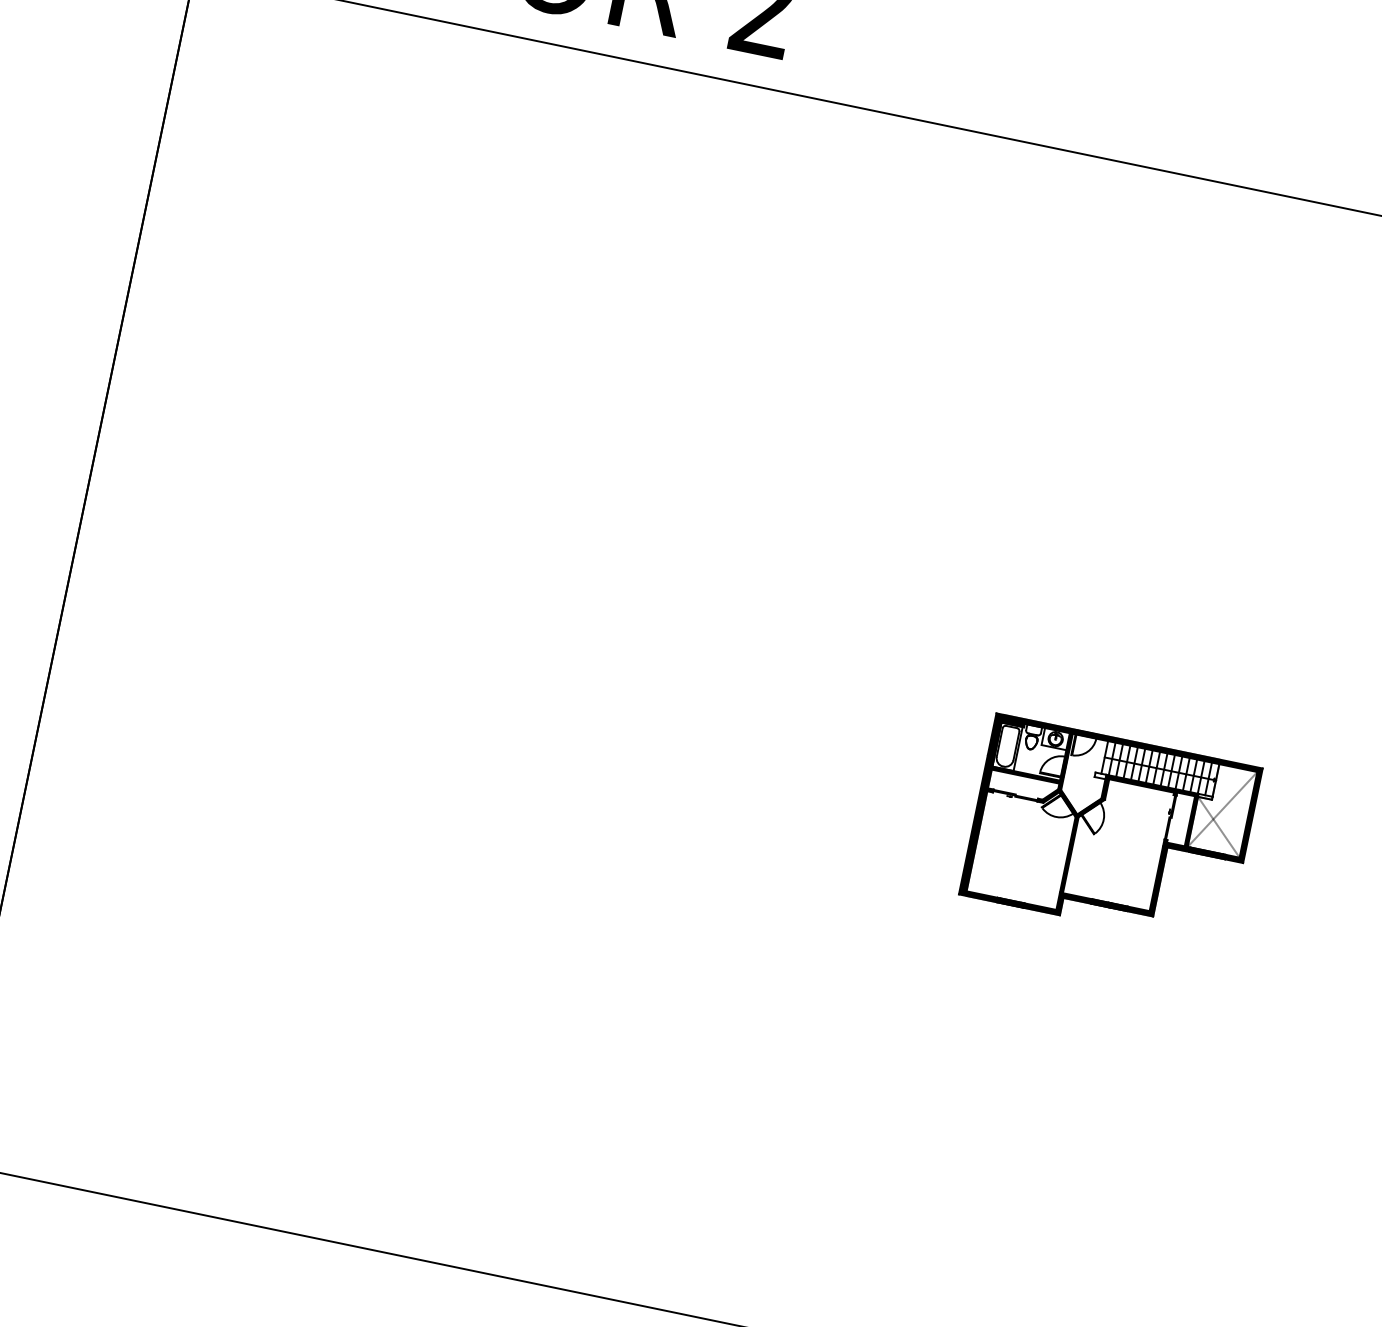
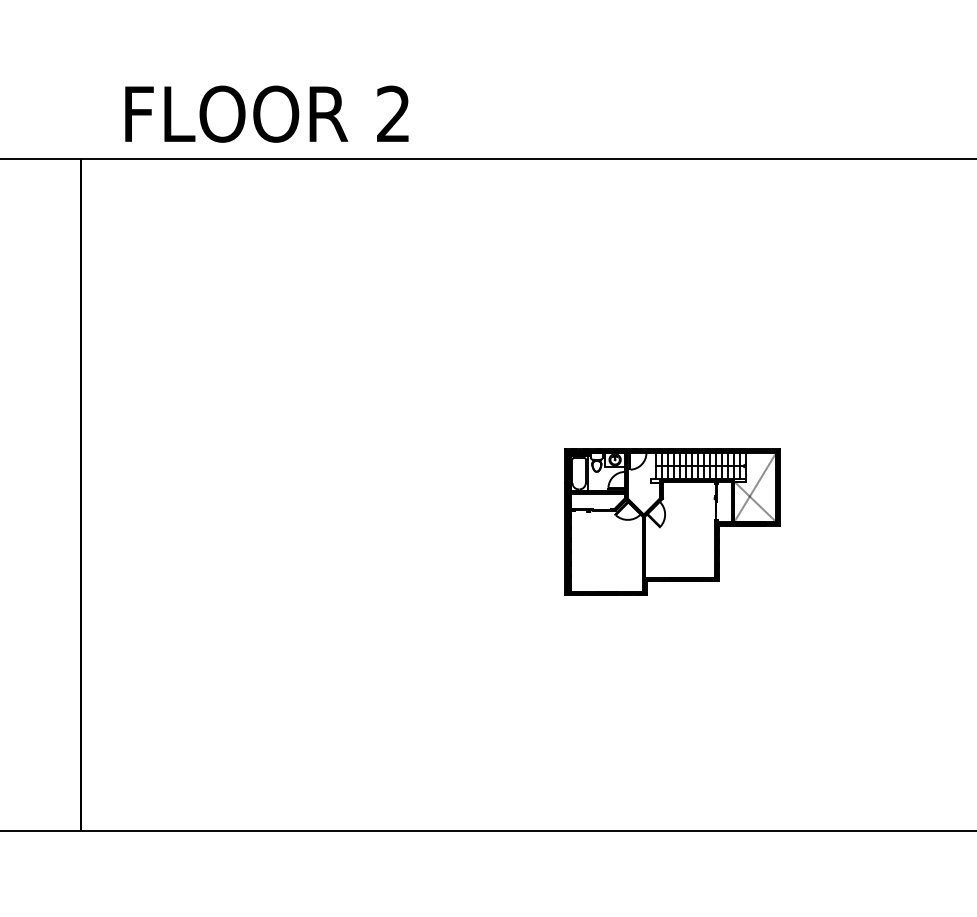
part: (1111, 830) -> (672, 521), size x1.43

